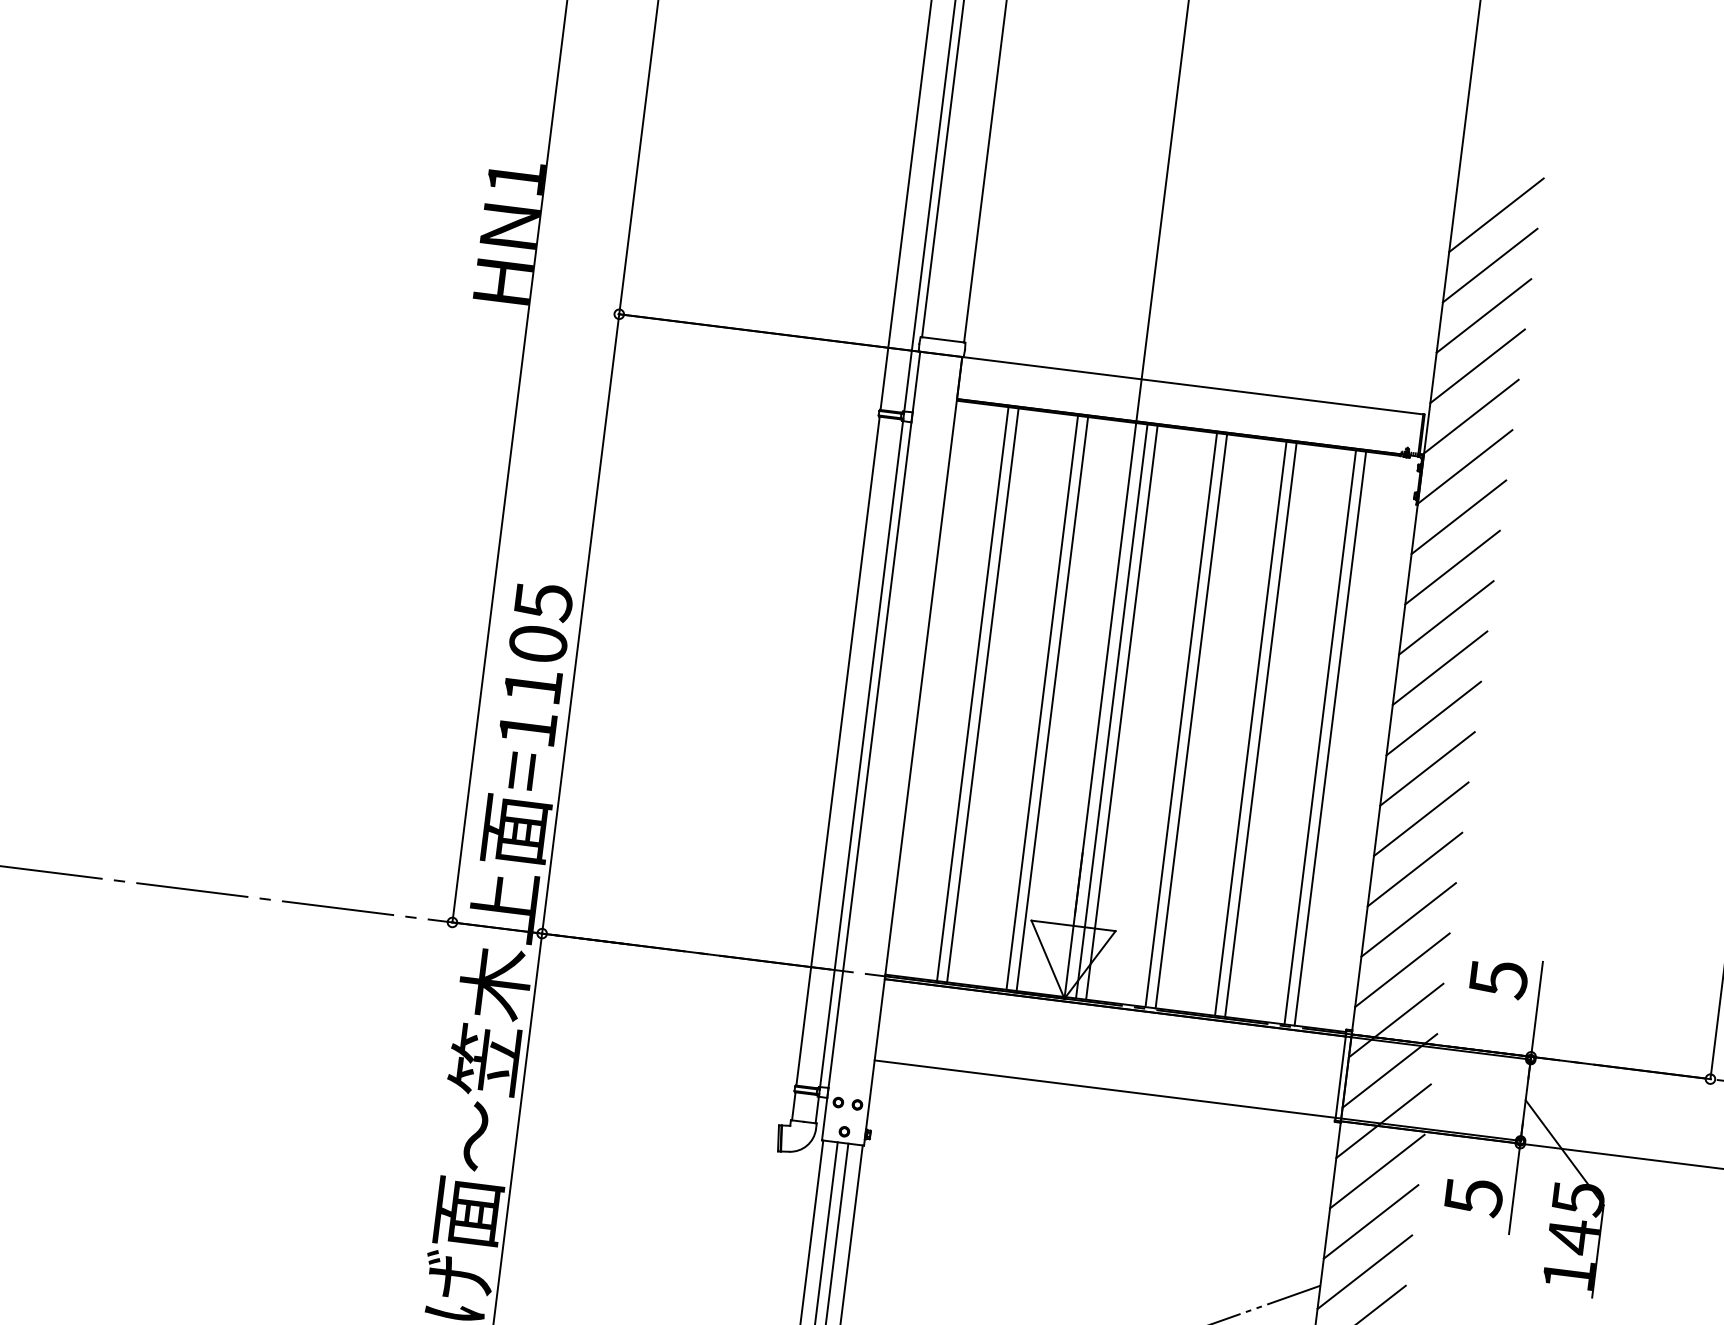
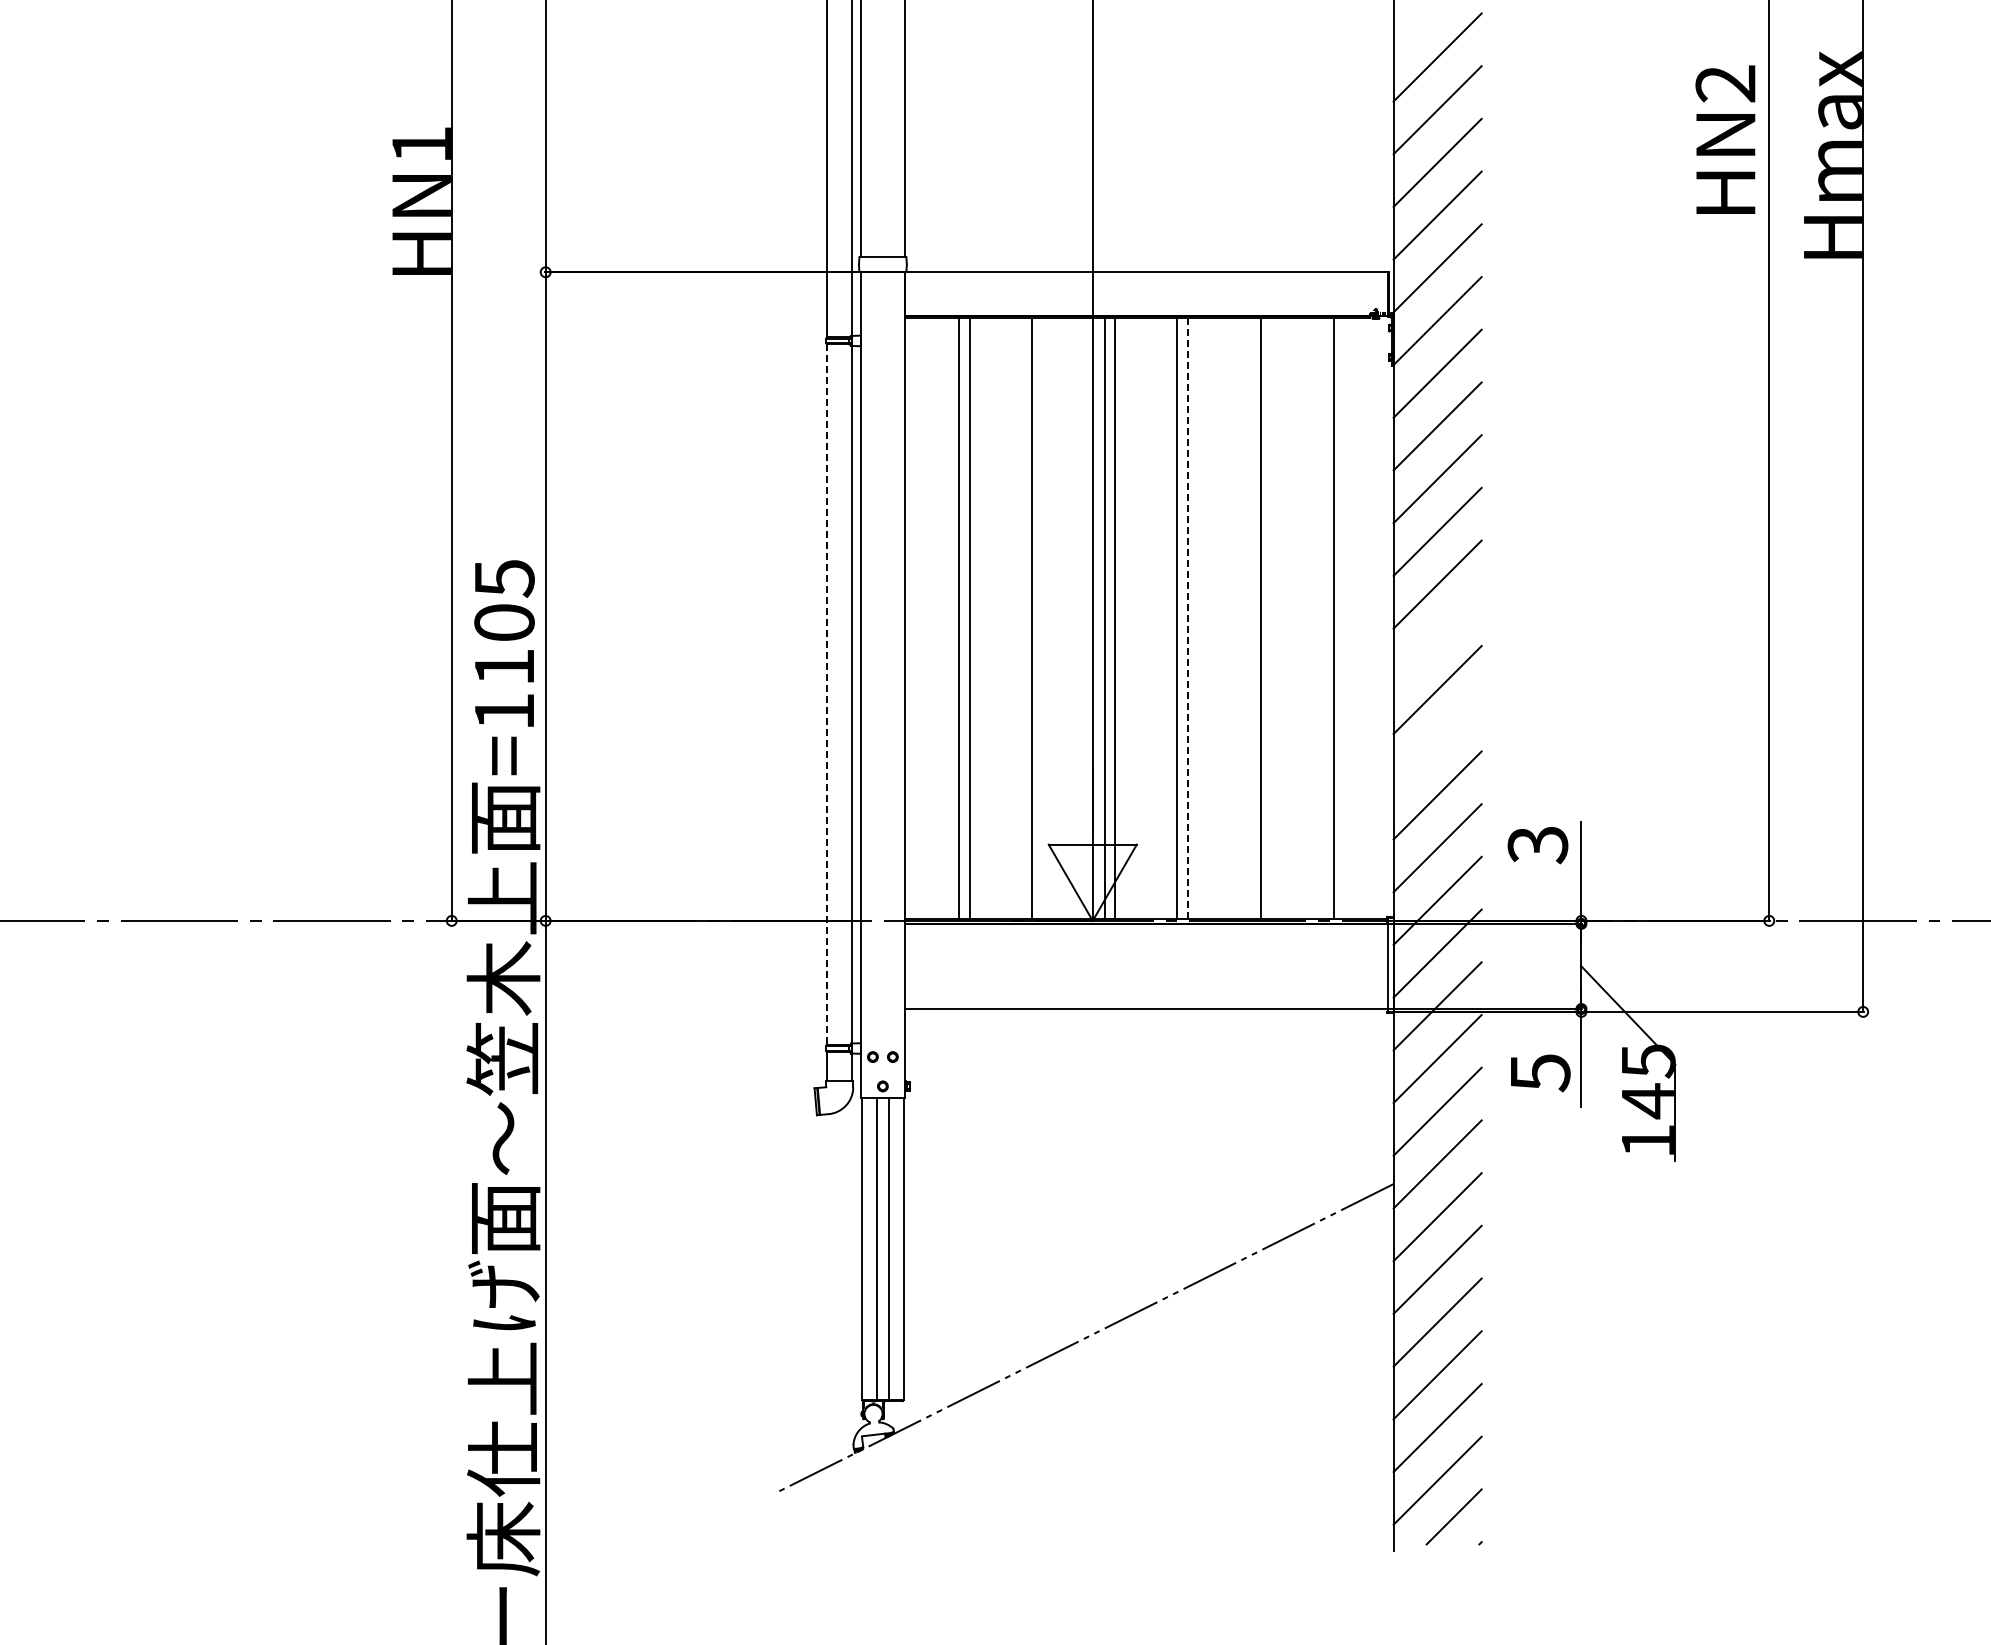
line: (1052, 703) -> (1042, 618), removed
line: (1190, 721) -> (1187, 618), solid -> dashed
line: (1251, 728) -> (1250, 618), removed
line: (1320, 737) -> (1323, 618), removed
line: (838, 751) -> (827, 695), solid -> dashed
line: (1427, 769) -> (1437, 637), removed
line: (1414, 869) -> (1437, 742), removed
text: (1498, 979) -> (1537, 845), 5 -> 3

